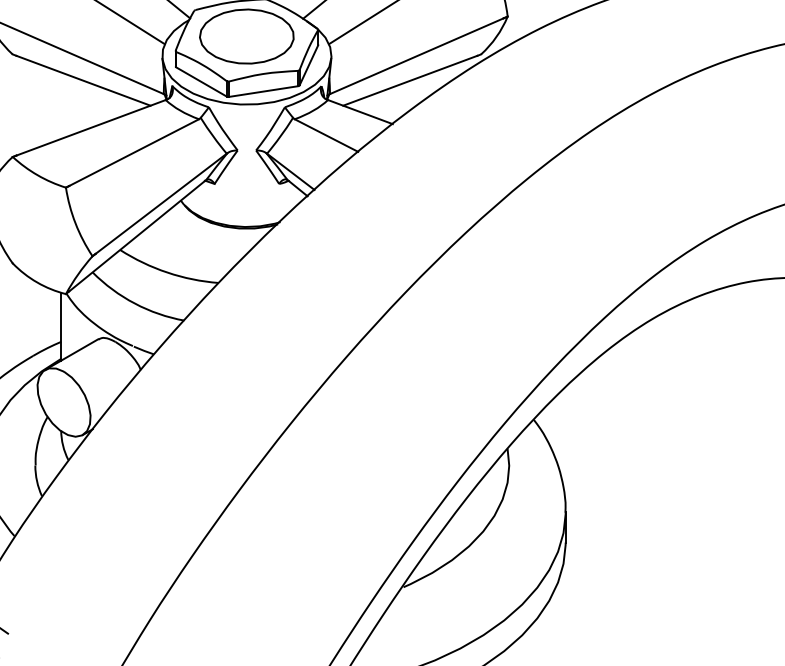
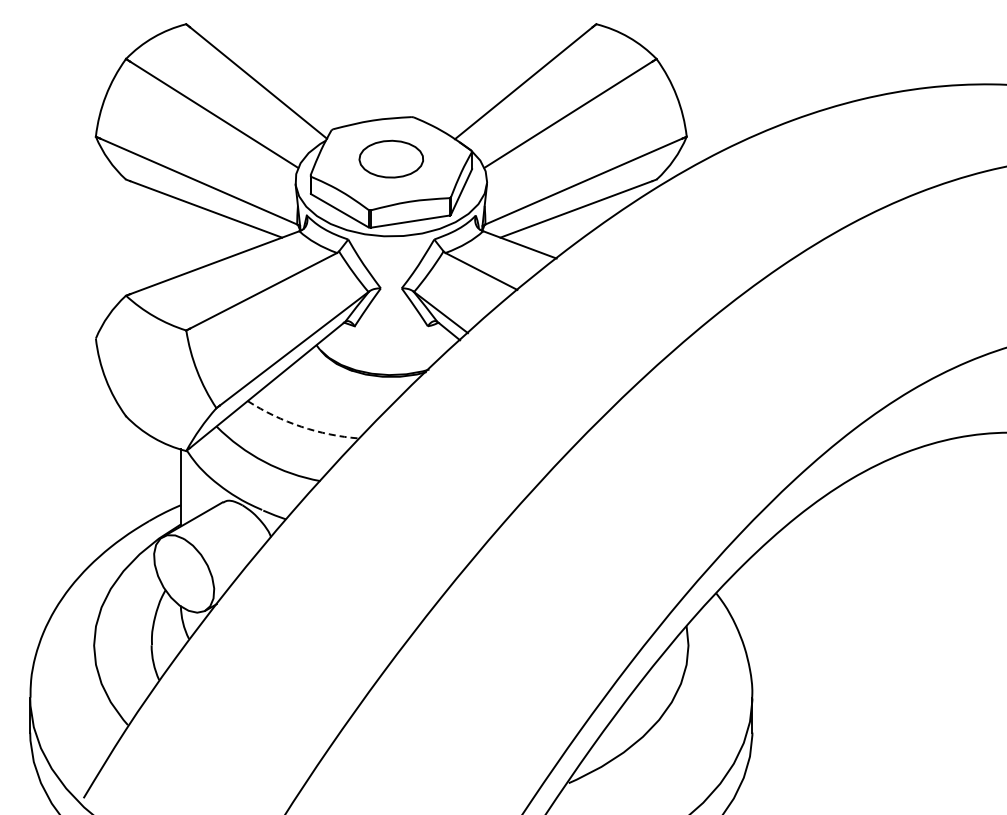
part: (247, 35) -> (391, 158), size x0.6
arc: (167, 272) -> (301, 426), solid -> dashed

